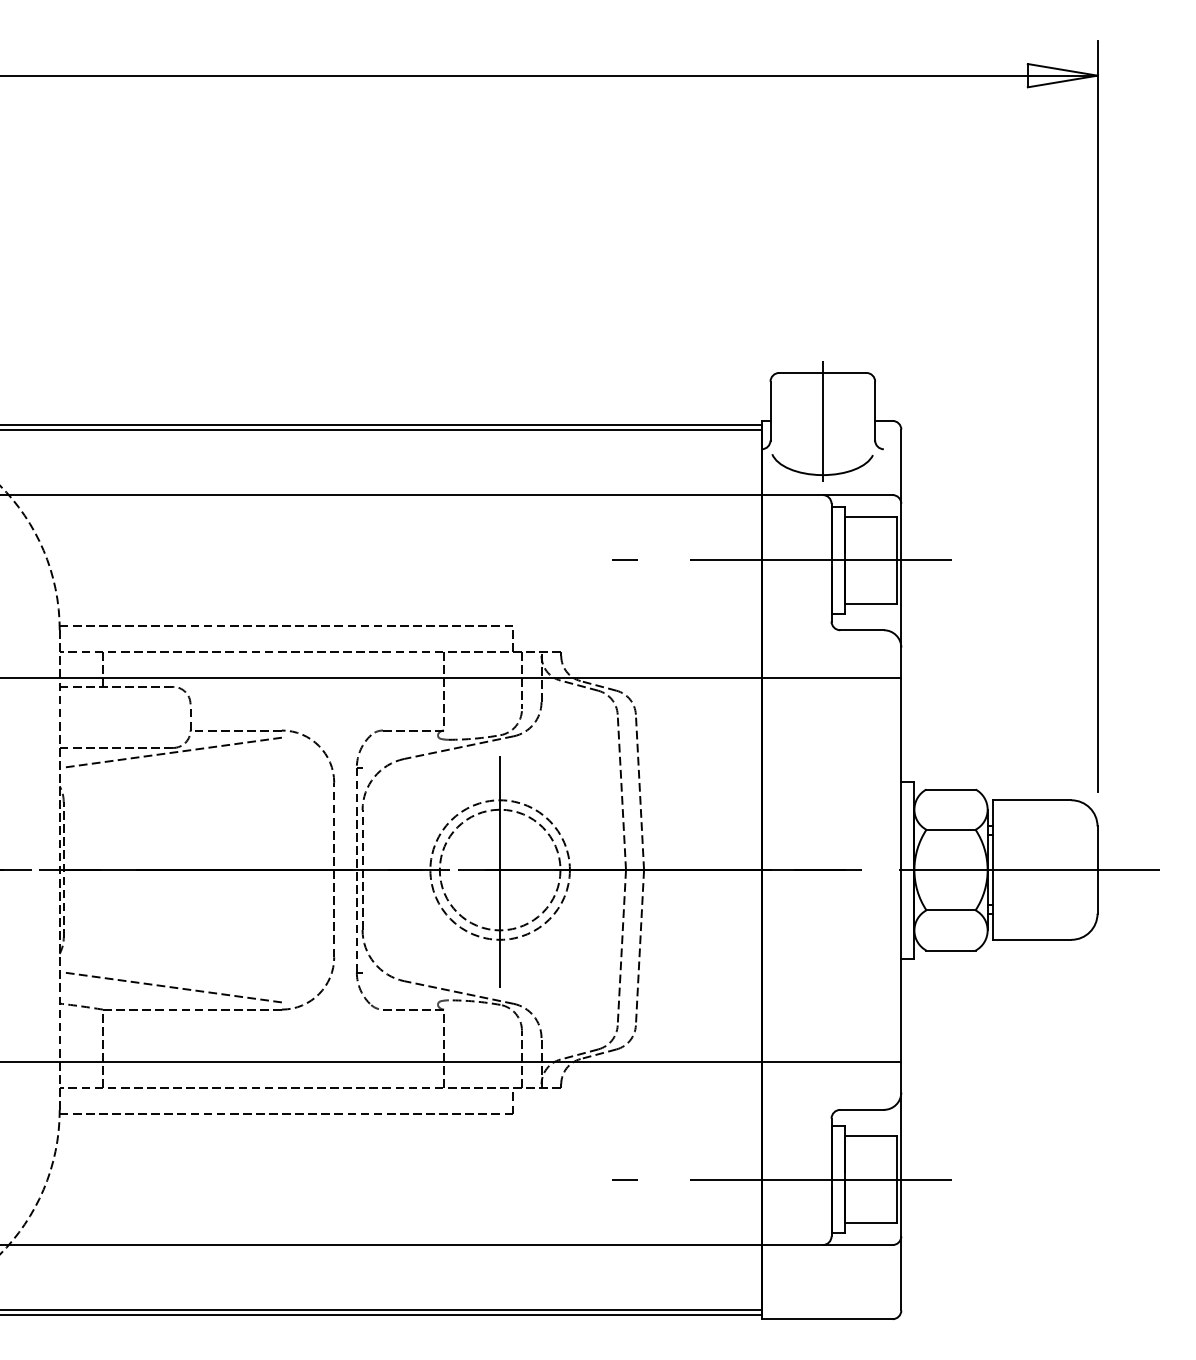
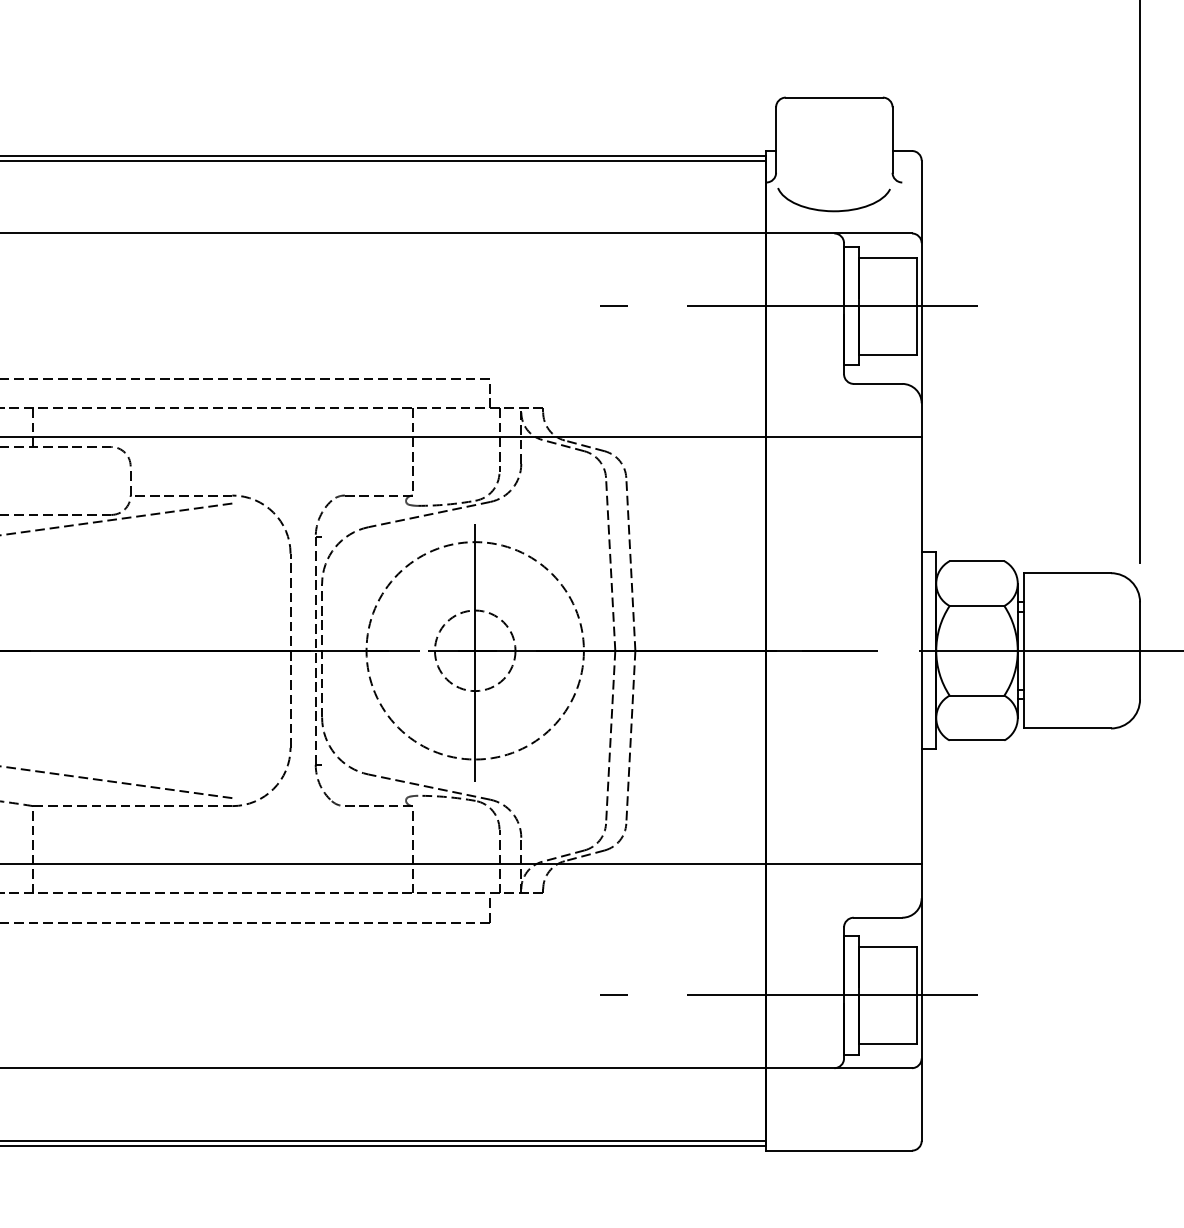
line: (822, 421) -> (833, 151), removed
circle: (499, 869) -> (474, 650), size x0.6
circle: (499, 869) -> (474, 650), size x1.4

